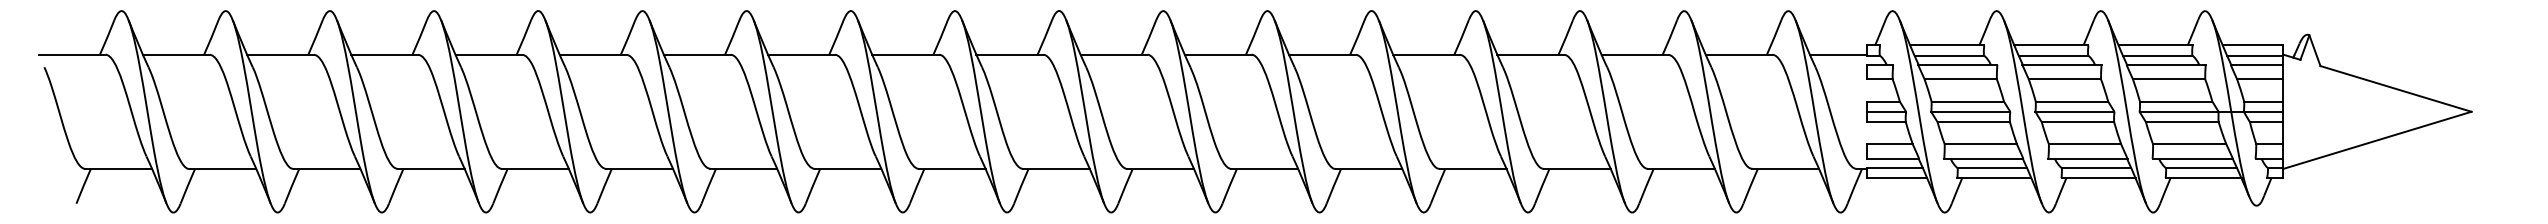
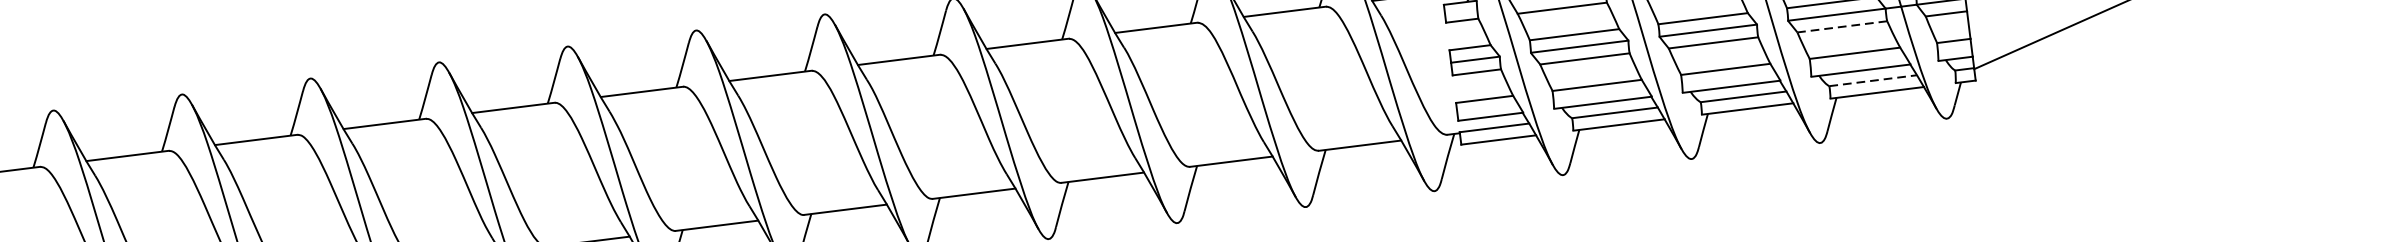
line: (2181, 122) -> (1841, 27), solid -> dashed
line: (2202, 168) -> (1874, 81), solid -> dashed

